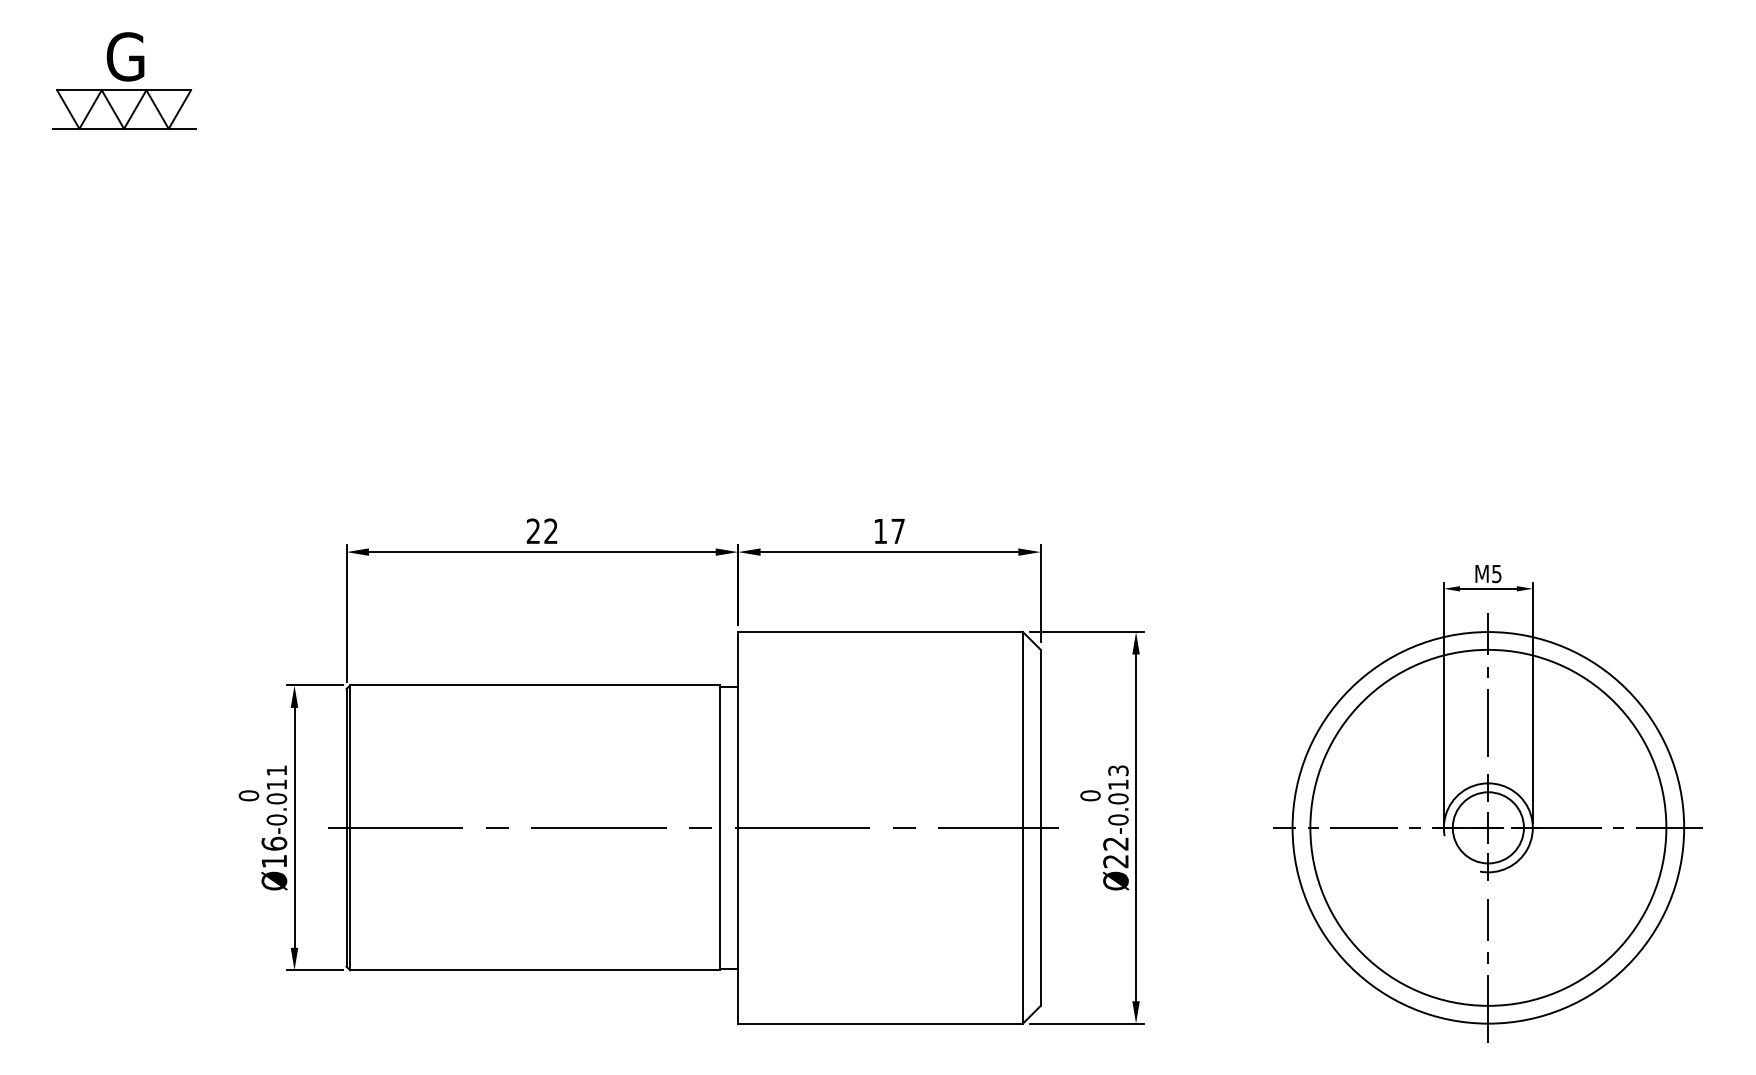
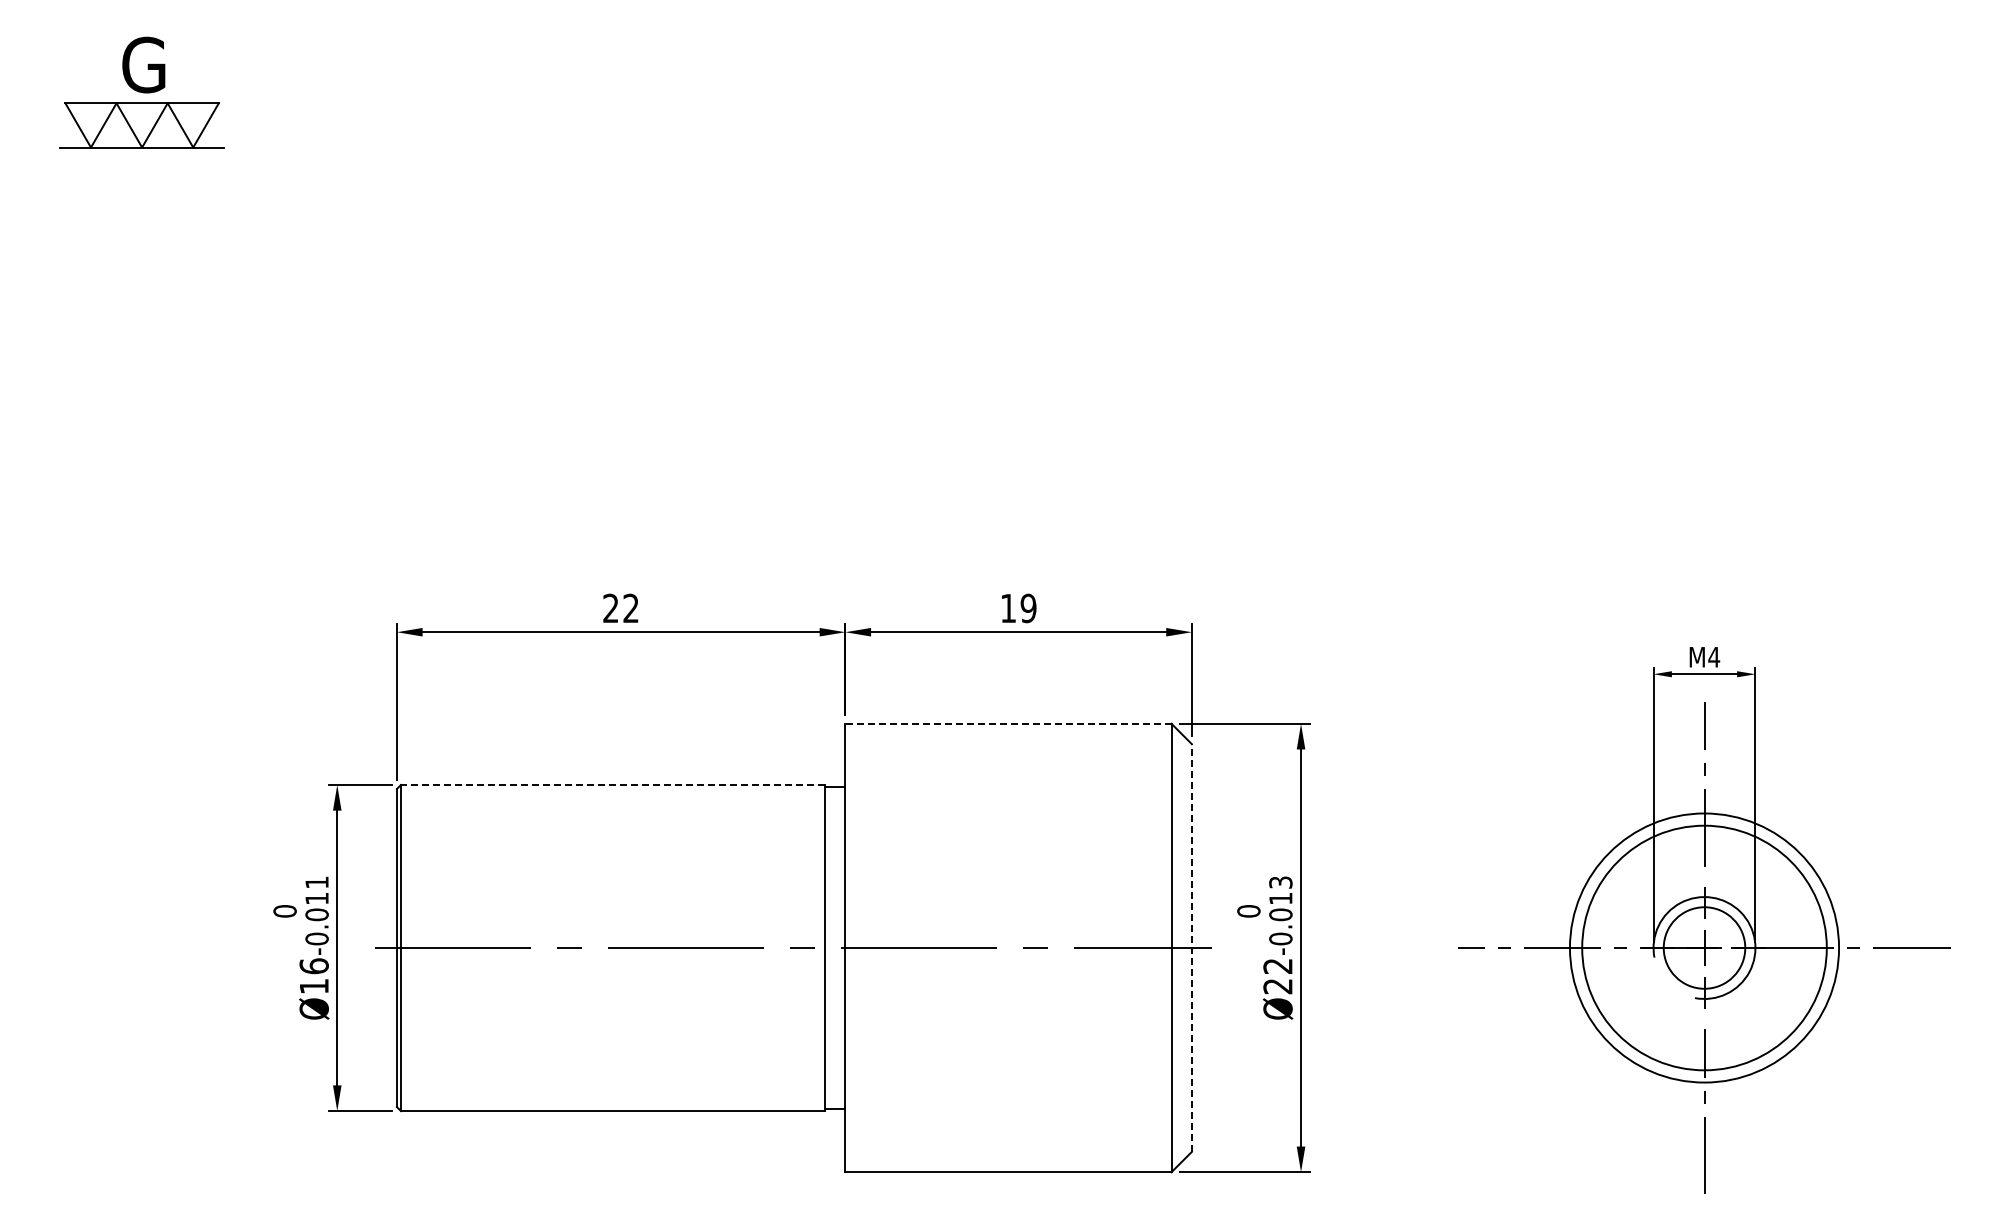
text: (898, 531) -> (1028, 608), 17 -> 19
text: (1497, 574) -> (1714, 657), M5 -> M4
line: (879, 631) -> (1007, 723), solid -> dashed
line: (534, 685) -> (612, 784), solid -> dashed
circle: (1488, 827) -> (1704, 947), size x0.6
circle: (1488, 827) -> (1704, 947), size x0.6
line: (1040, 828) -> (1191, 948), solid -> dashed

